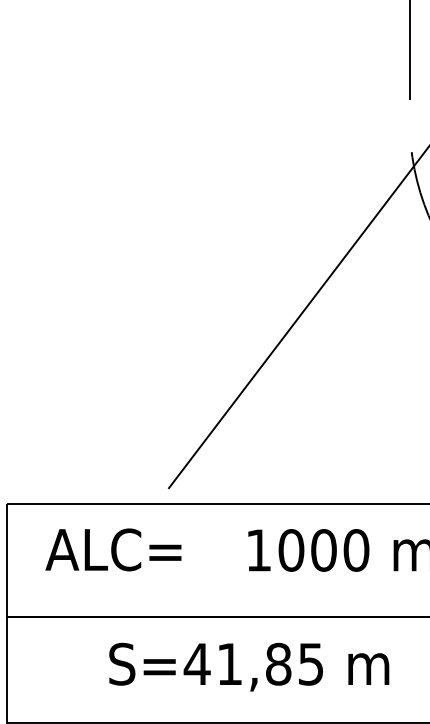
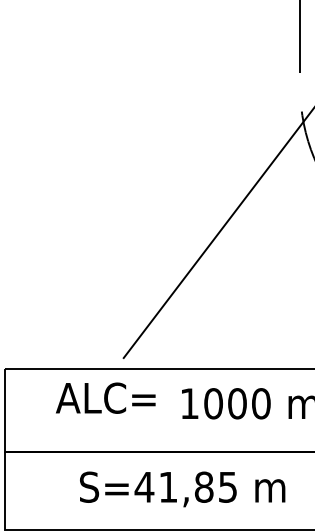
text: (113, 549) -> (105, 397), moved

